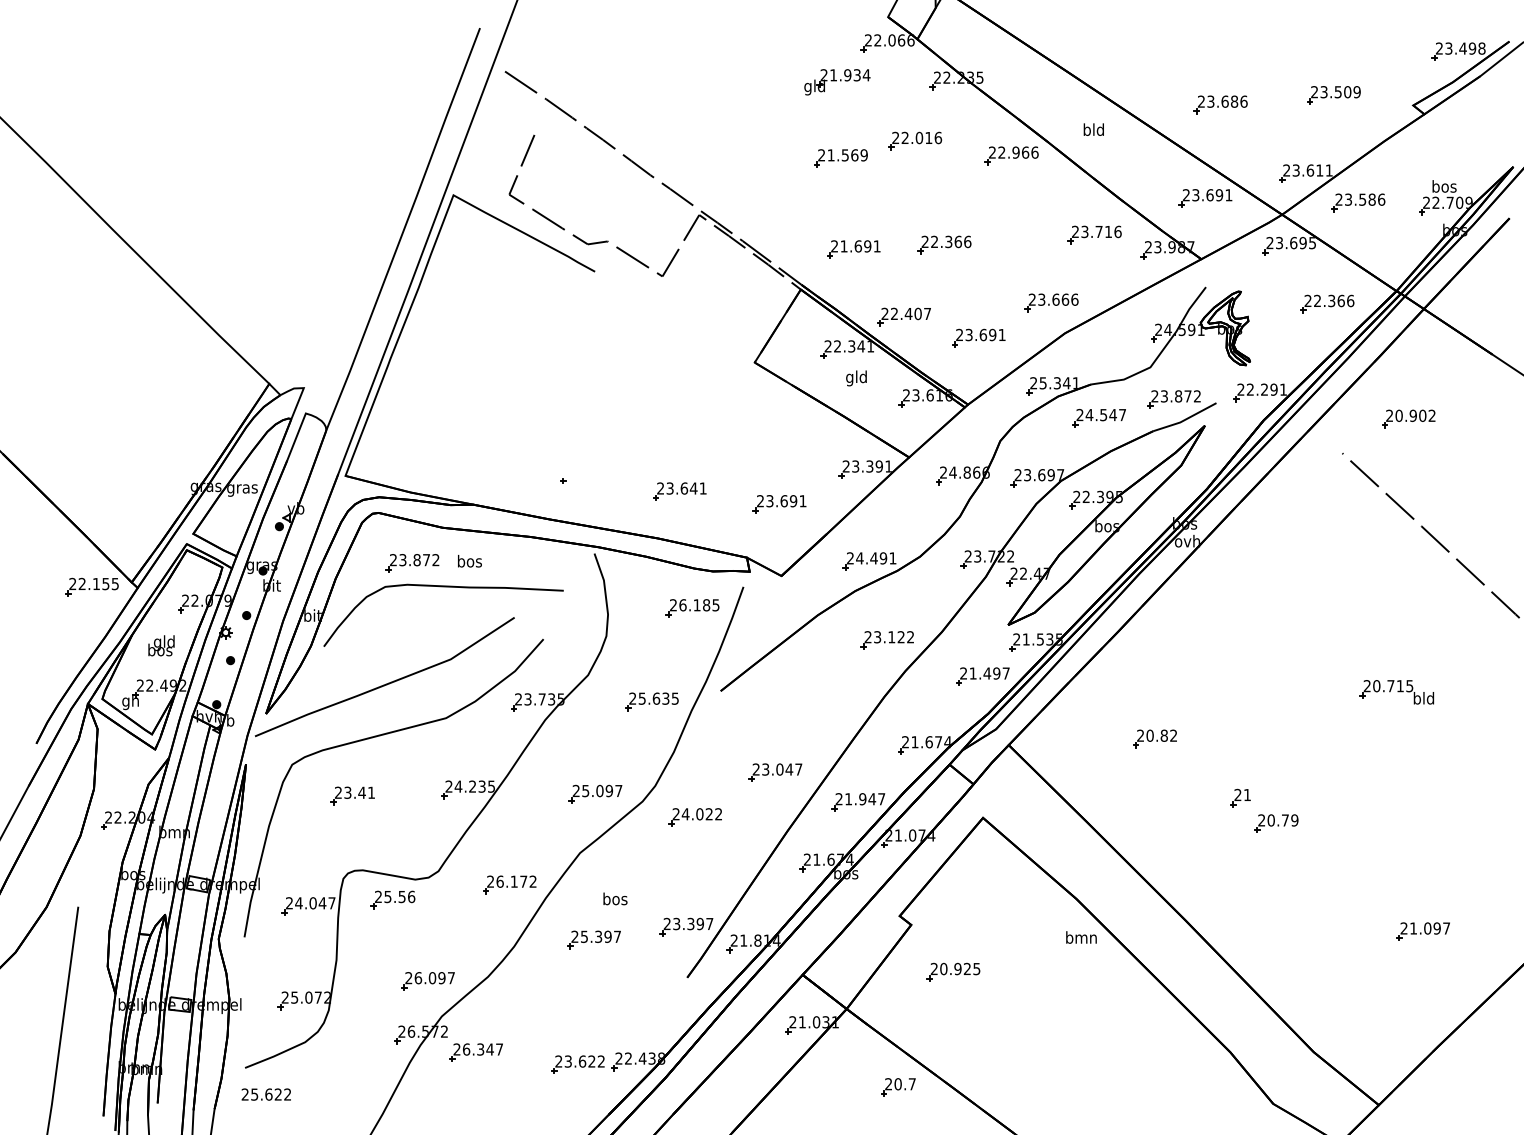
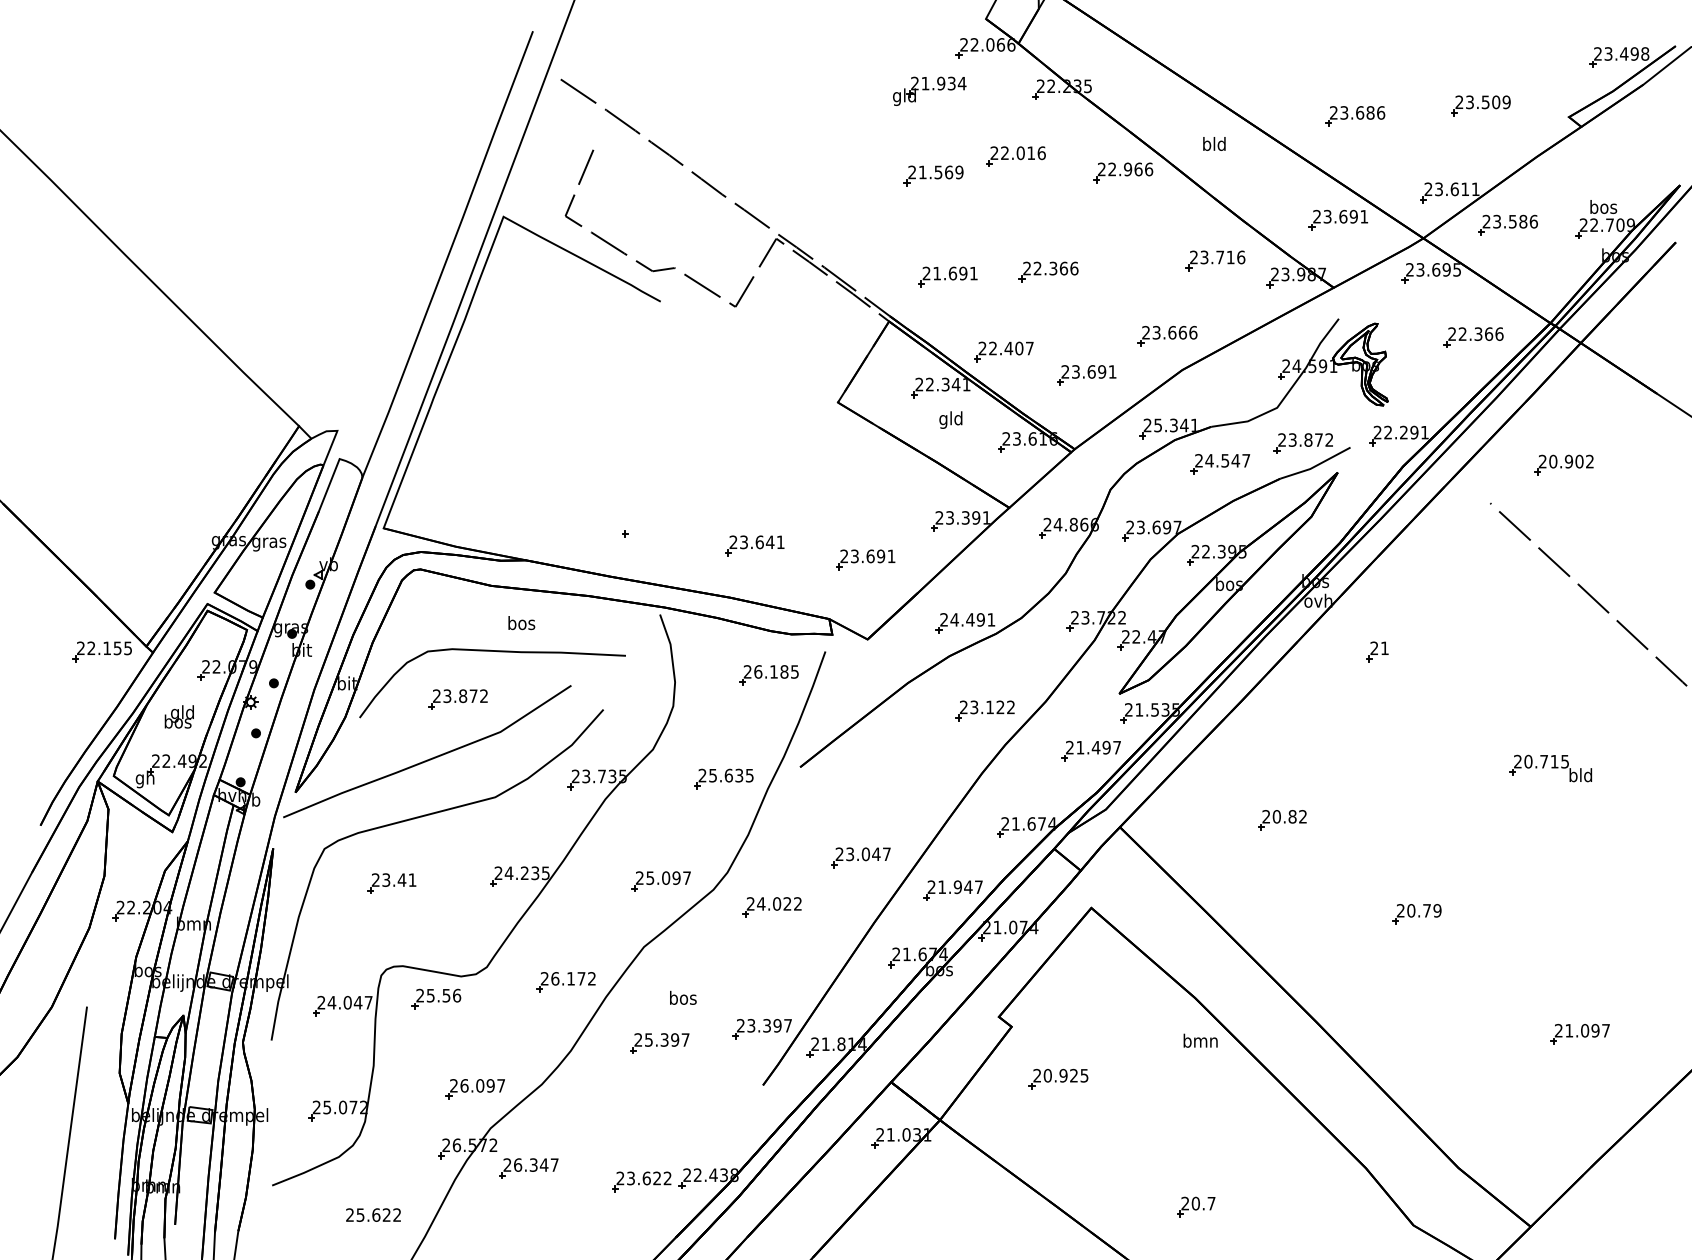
part: (412, 563) -> (458, 699), moved
part: (1240, 797) -> (1377, 651), moved
part: (898, 1087) -> (1196, 1207), moved
text: (265, 1094) -> (372, 1215), moved

